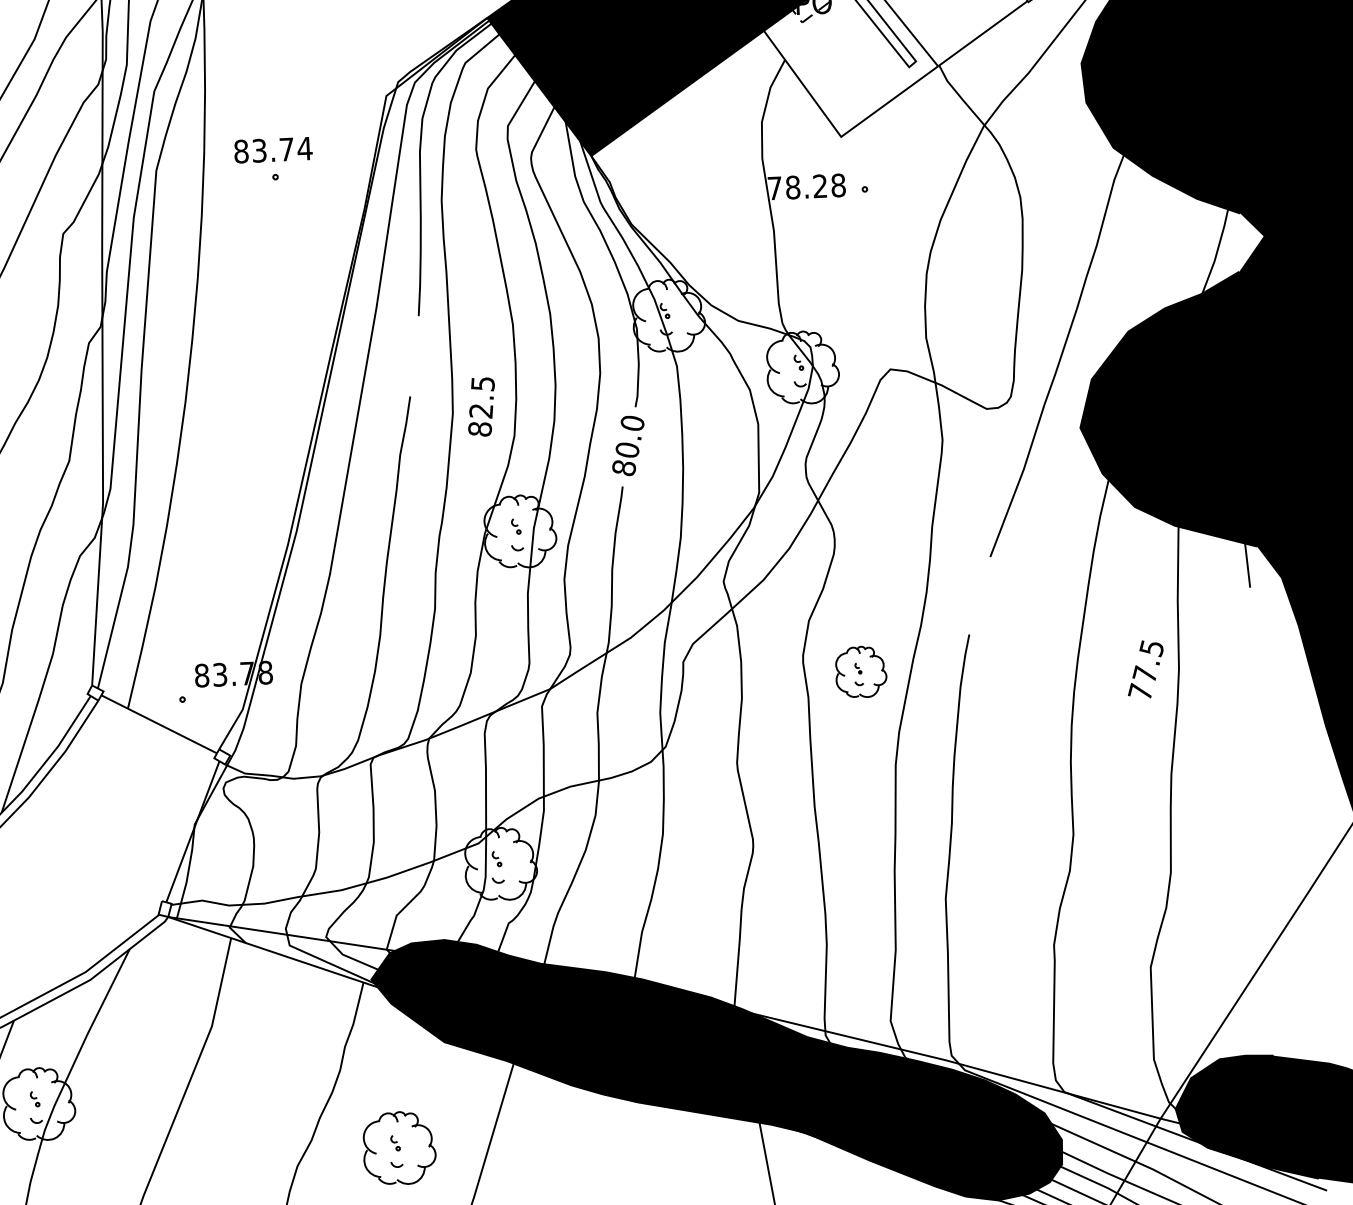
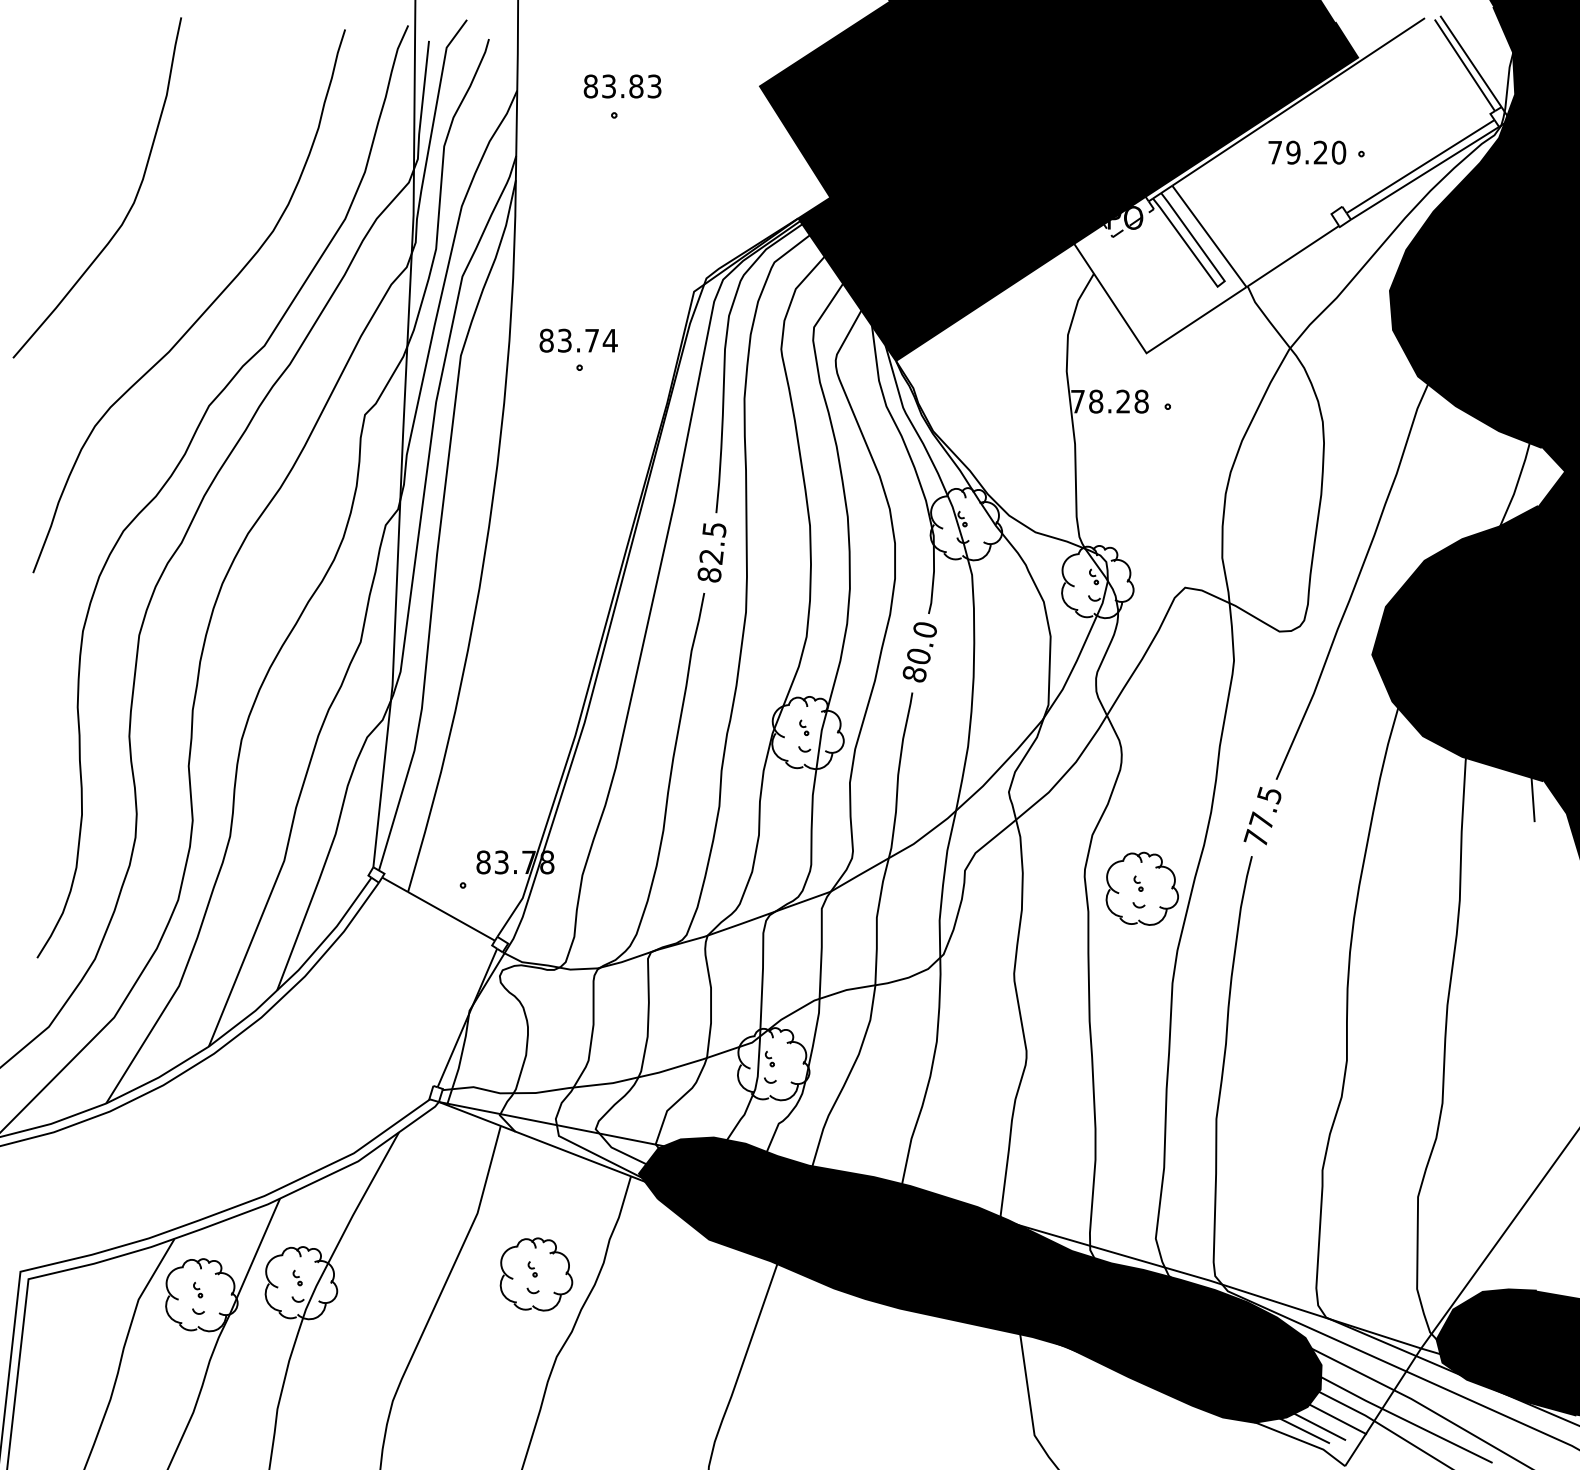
text: (481, 406) -> (711, 552), moved
text: (1145, 668) -> (1262, 815), moved
part: (860, 671) -> (1141, 888), size x1.43
part: (399, 1148) -> (536, 1274), moved

